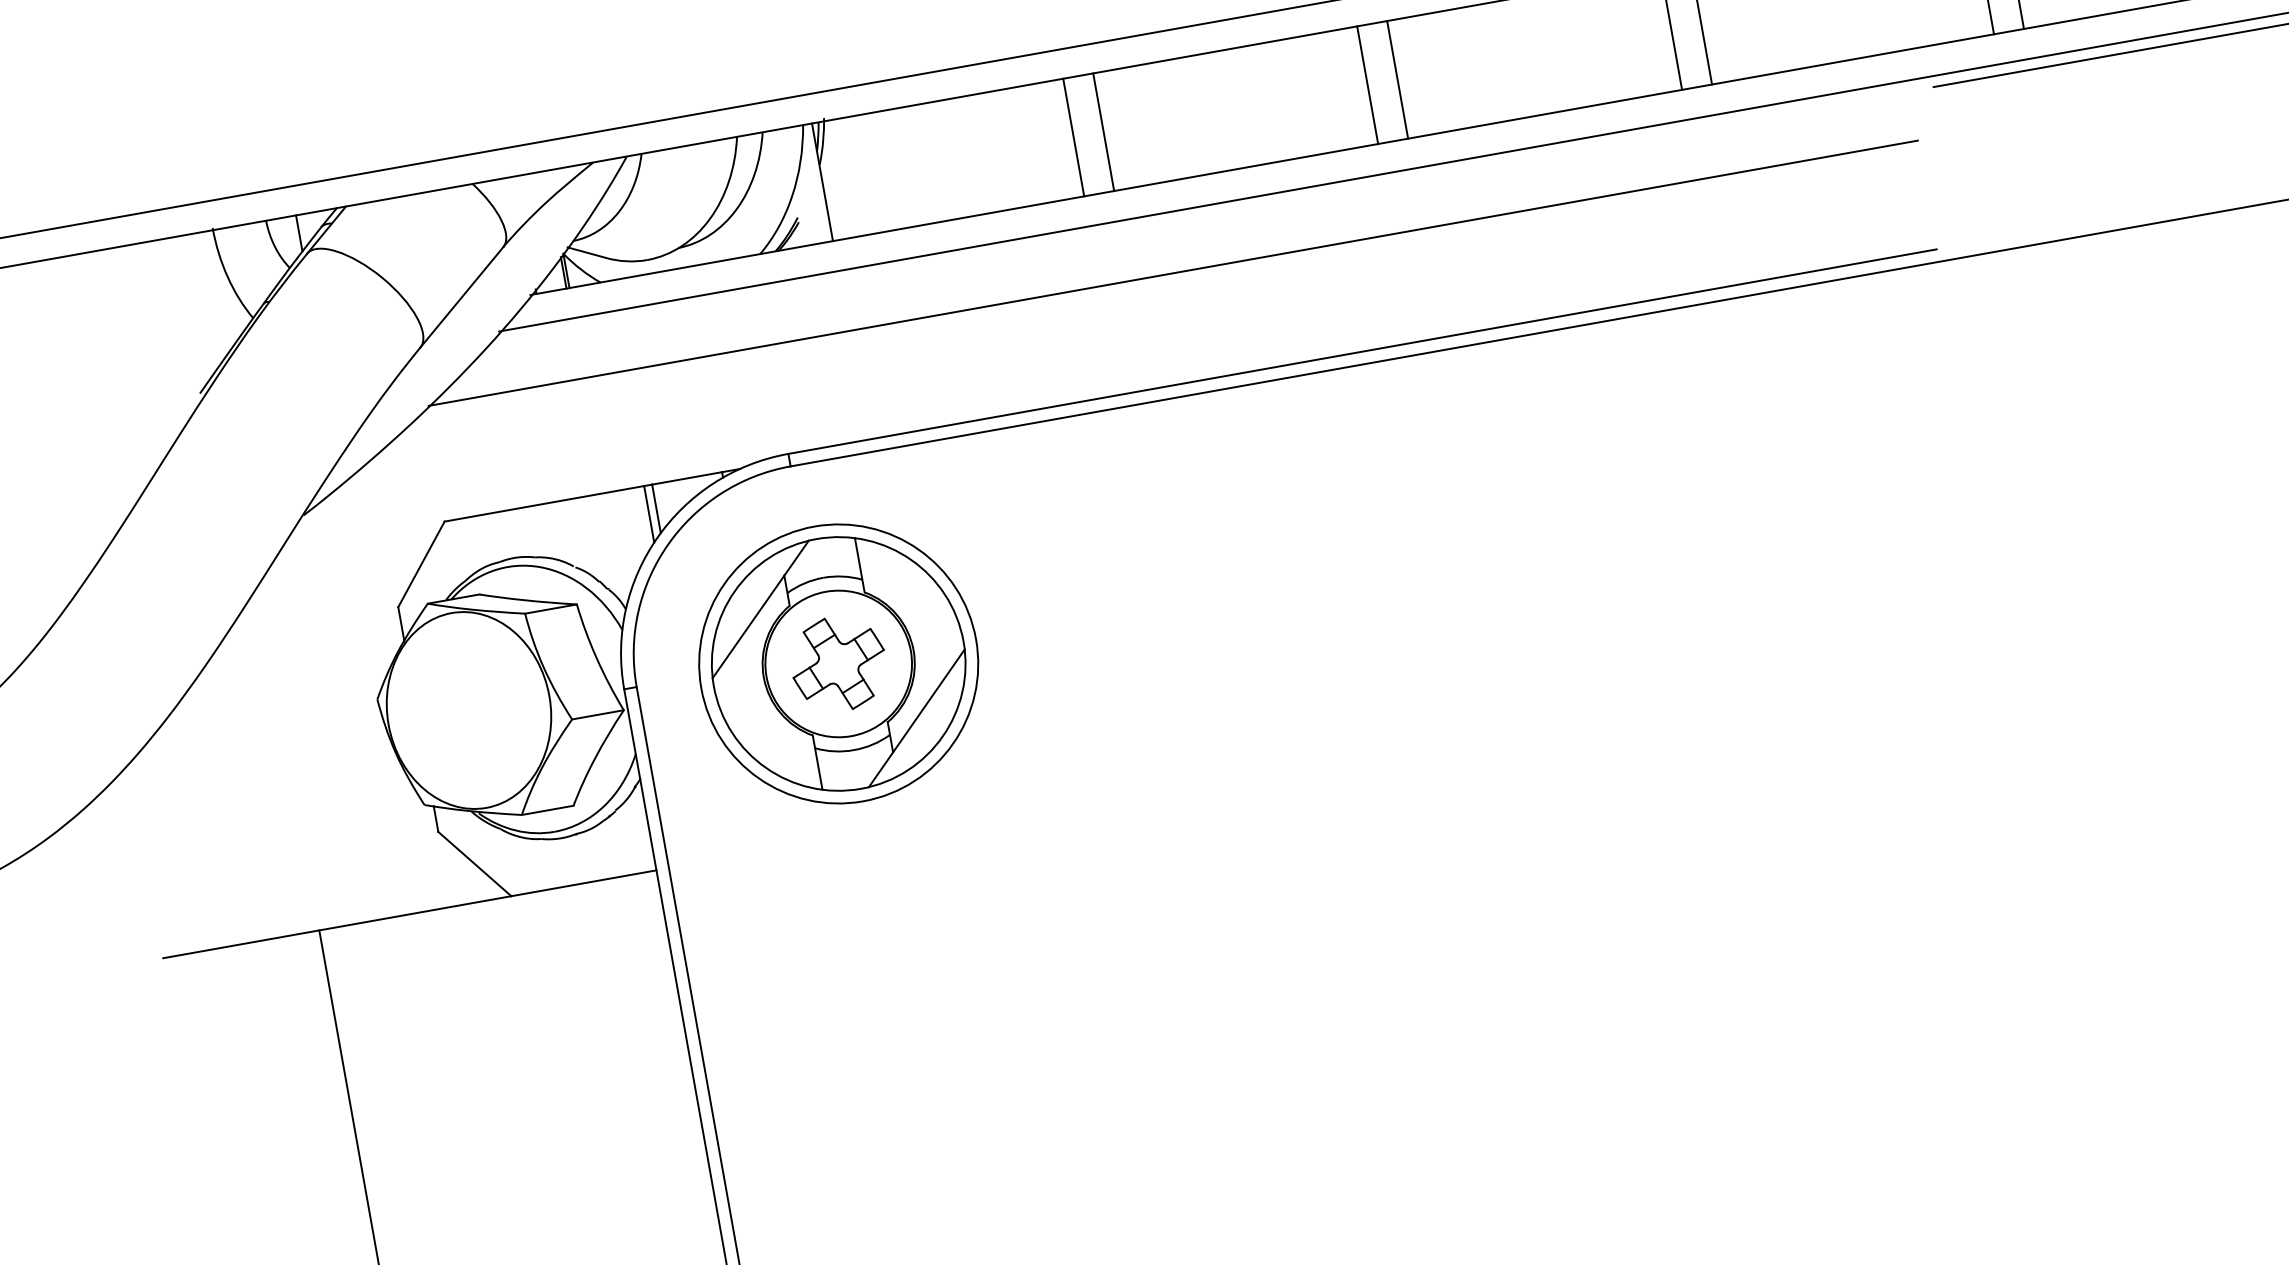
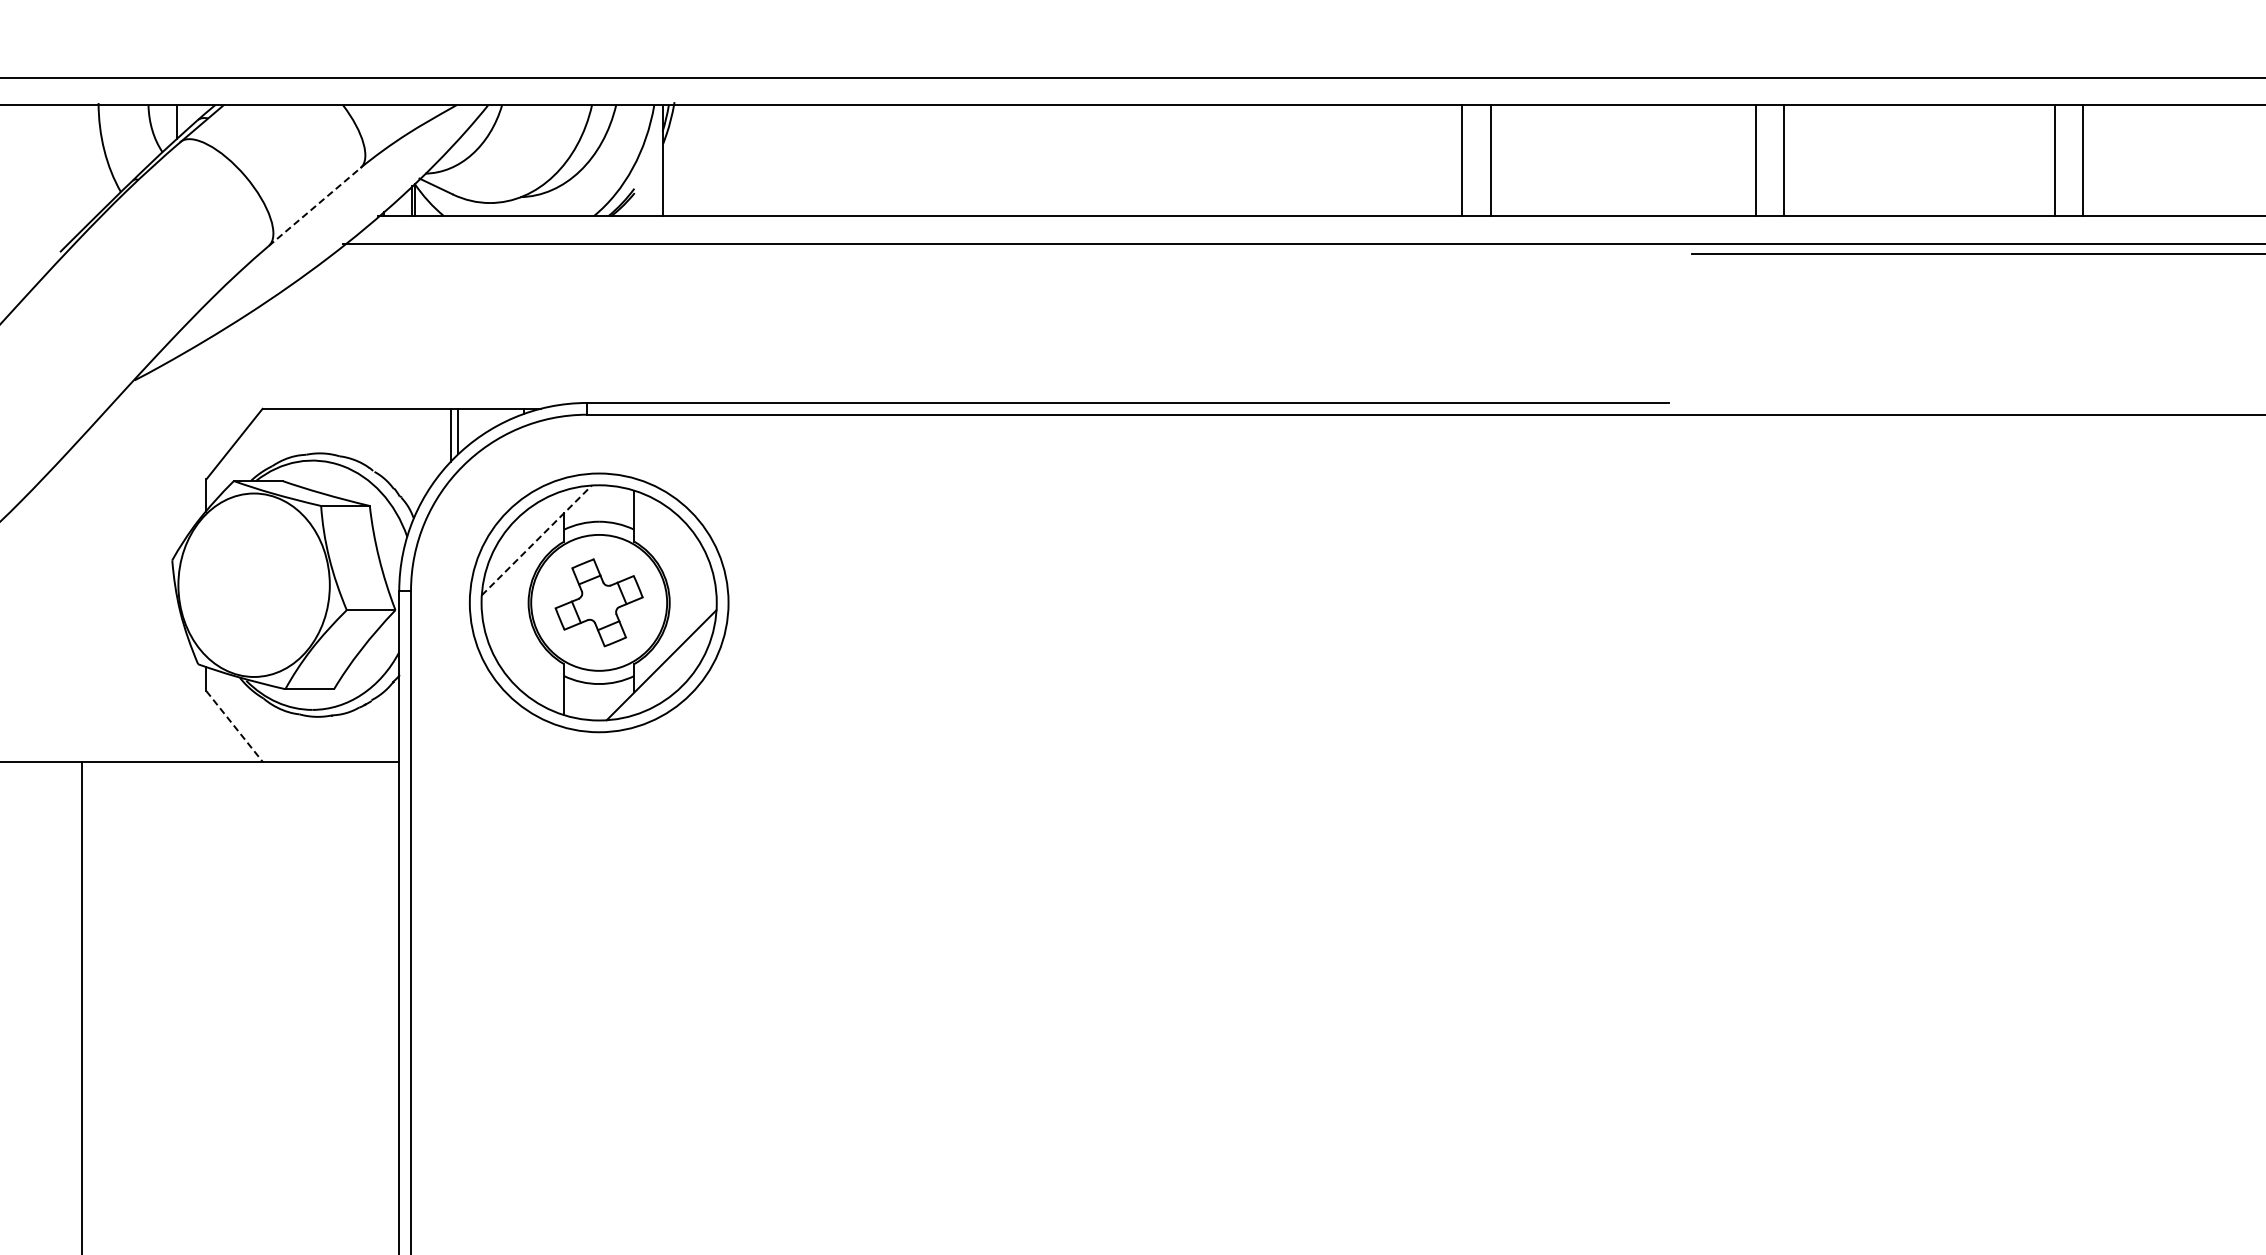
line: (1397, 79) -> (1204, 160), removed
line: (1368, 85) -> (1176, 160), removed
line: (1103, 132) -> (927, 160), removed
line: (1073, 137) -> (899, 160), removed
line: (1172, 273) -> (967, 300), removed
line: (462, 296) -> (315, 206), solid -> dashed
line: (760, 609) -> (536, 540), solid -> dashed
line: (474, 864) -> (234, 726), solid -> dashed

